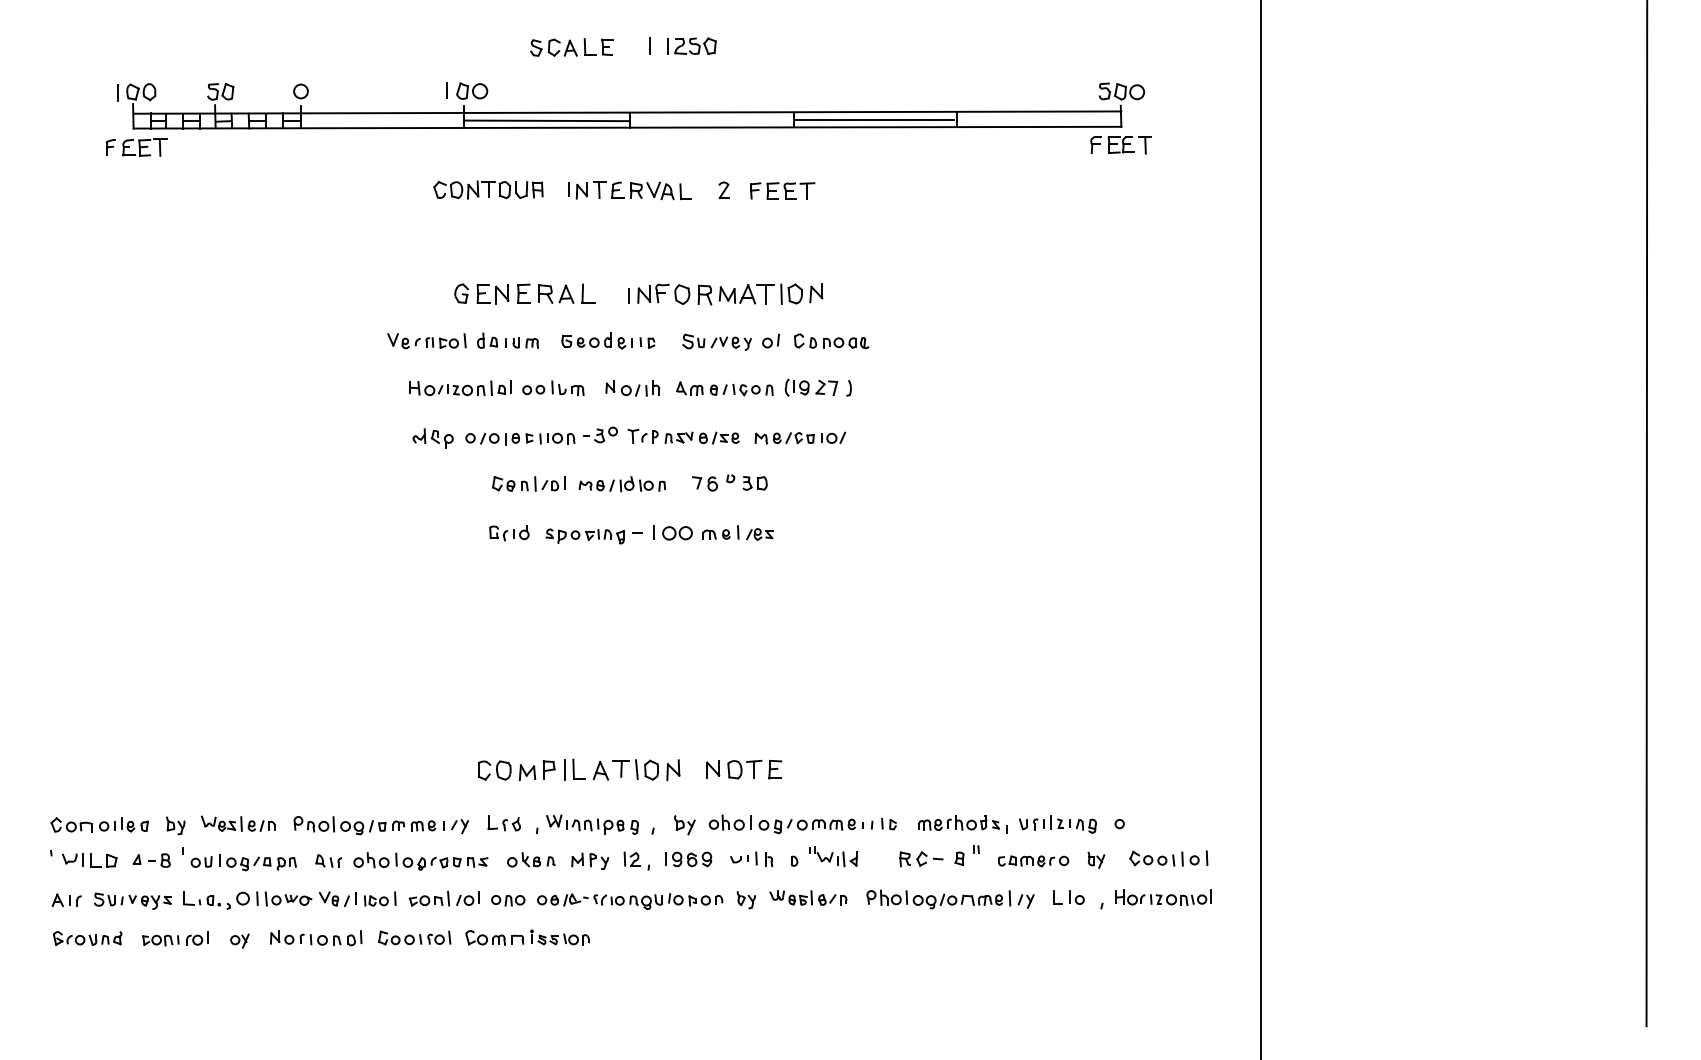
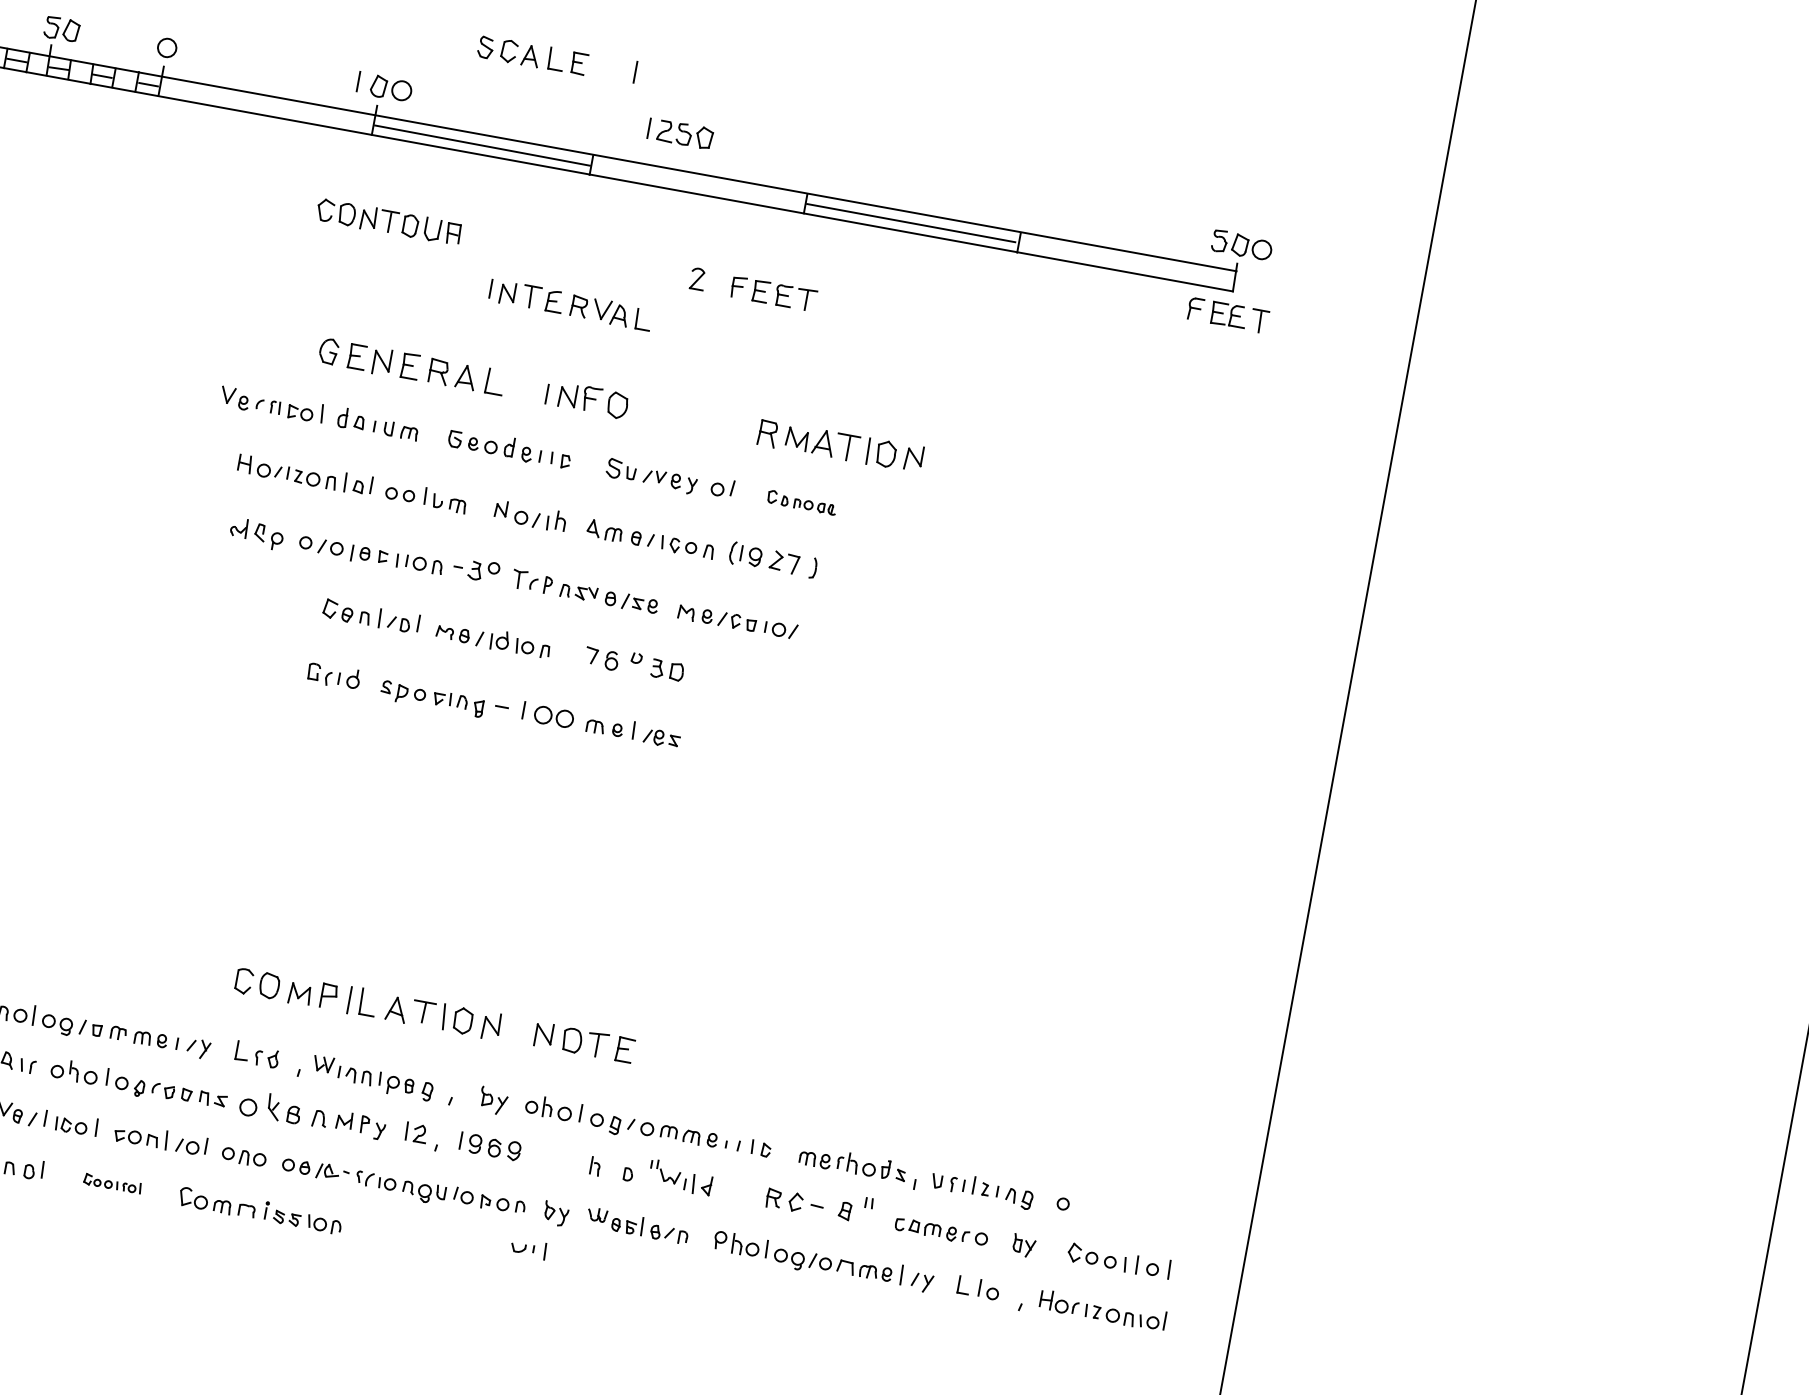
part: (691, 45) -> (680, 132), moved
part: (629, 190) -> (570, 304), moved
part: (760, 294) -> (840, 446), moved
part: (831, 341) -> (801, 502), size x0.7
part: (743, 858) -> (528, 1248), moved
part: (531, 859) -> (284, 1109), size x1.4
part: (414, 937) -> (112, 1183), size x0.6

